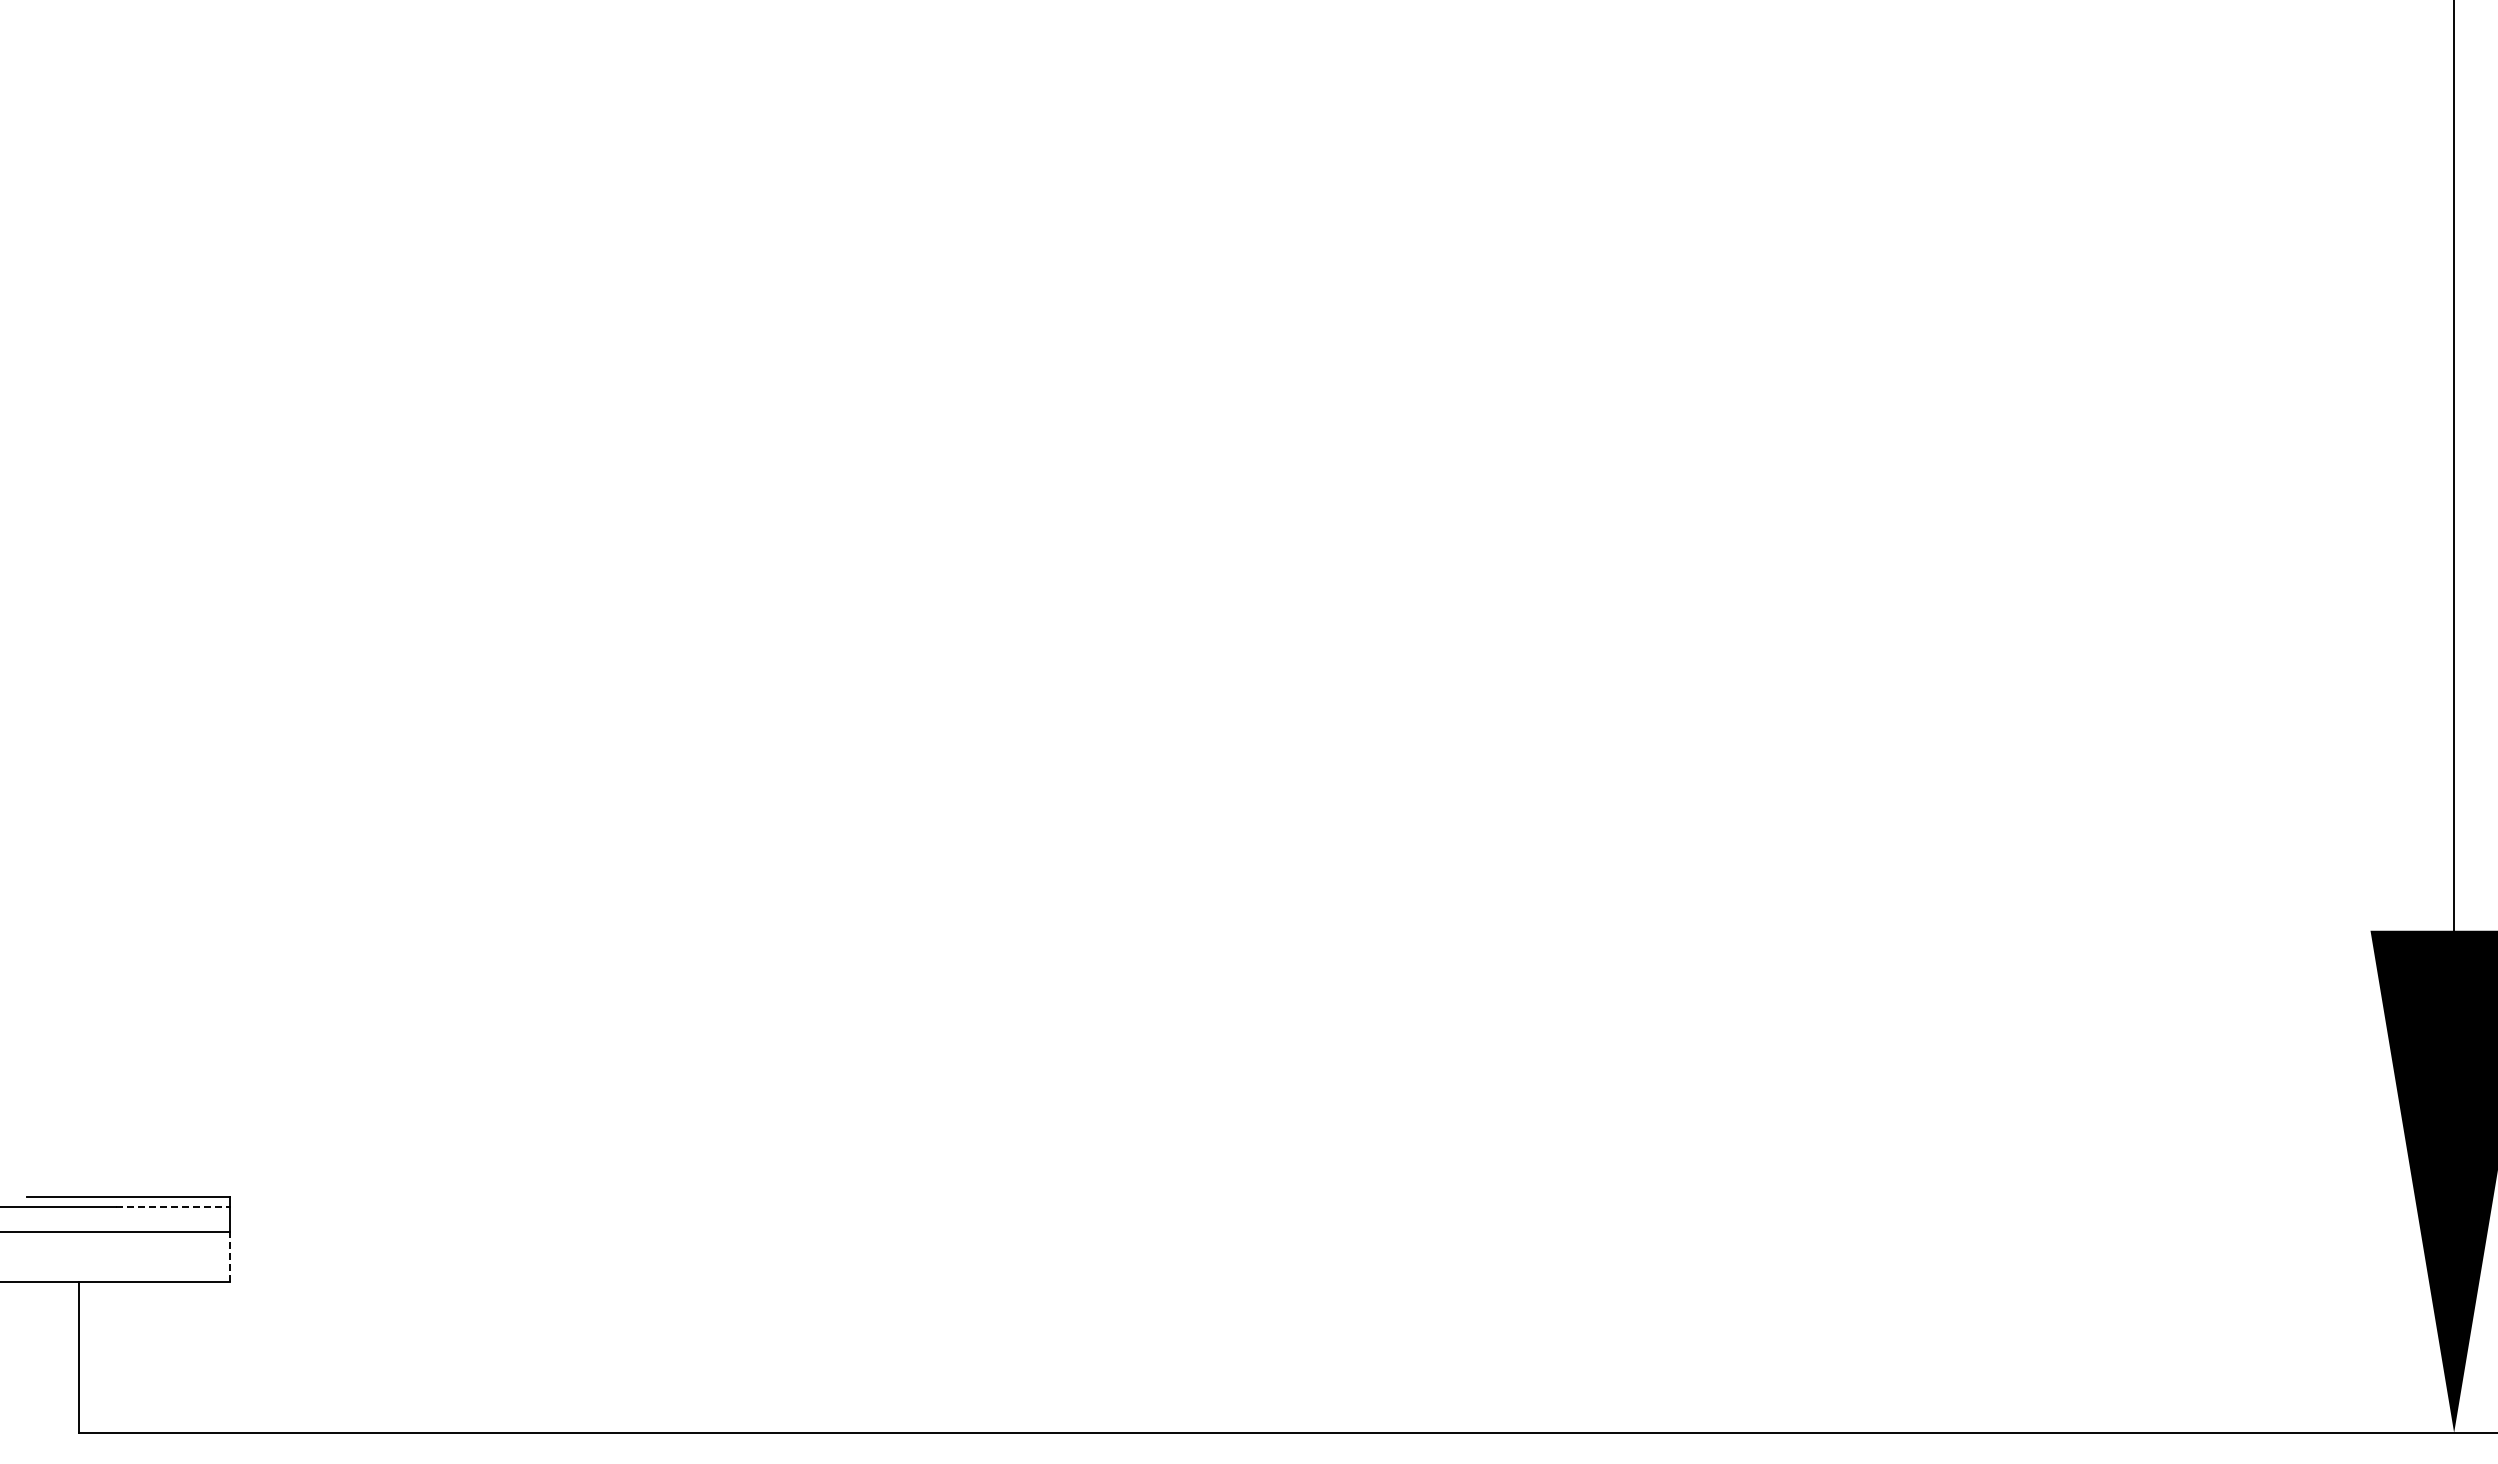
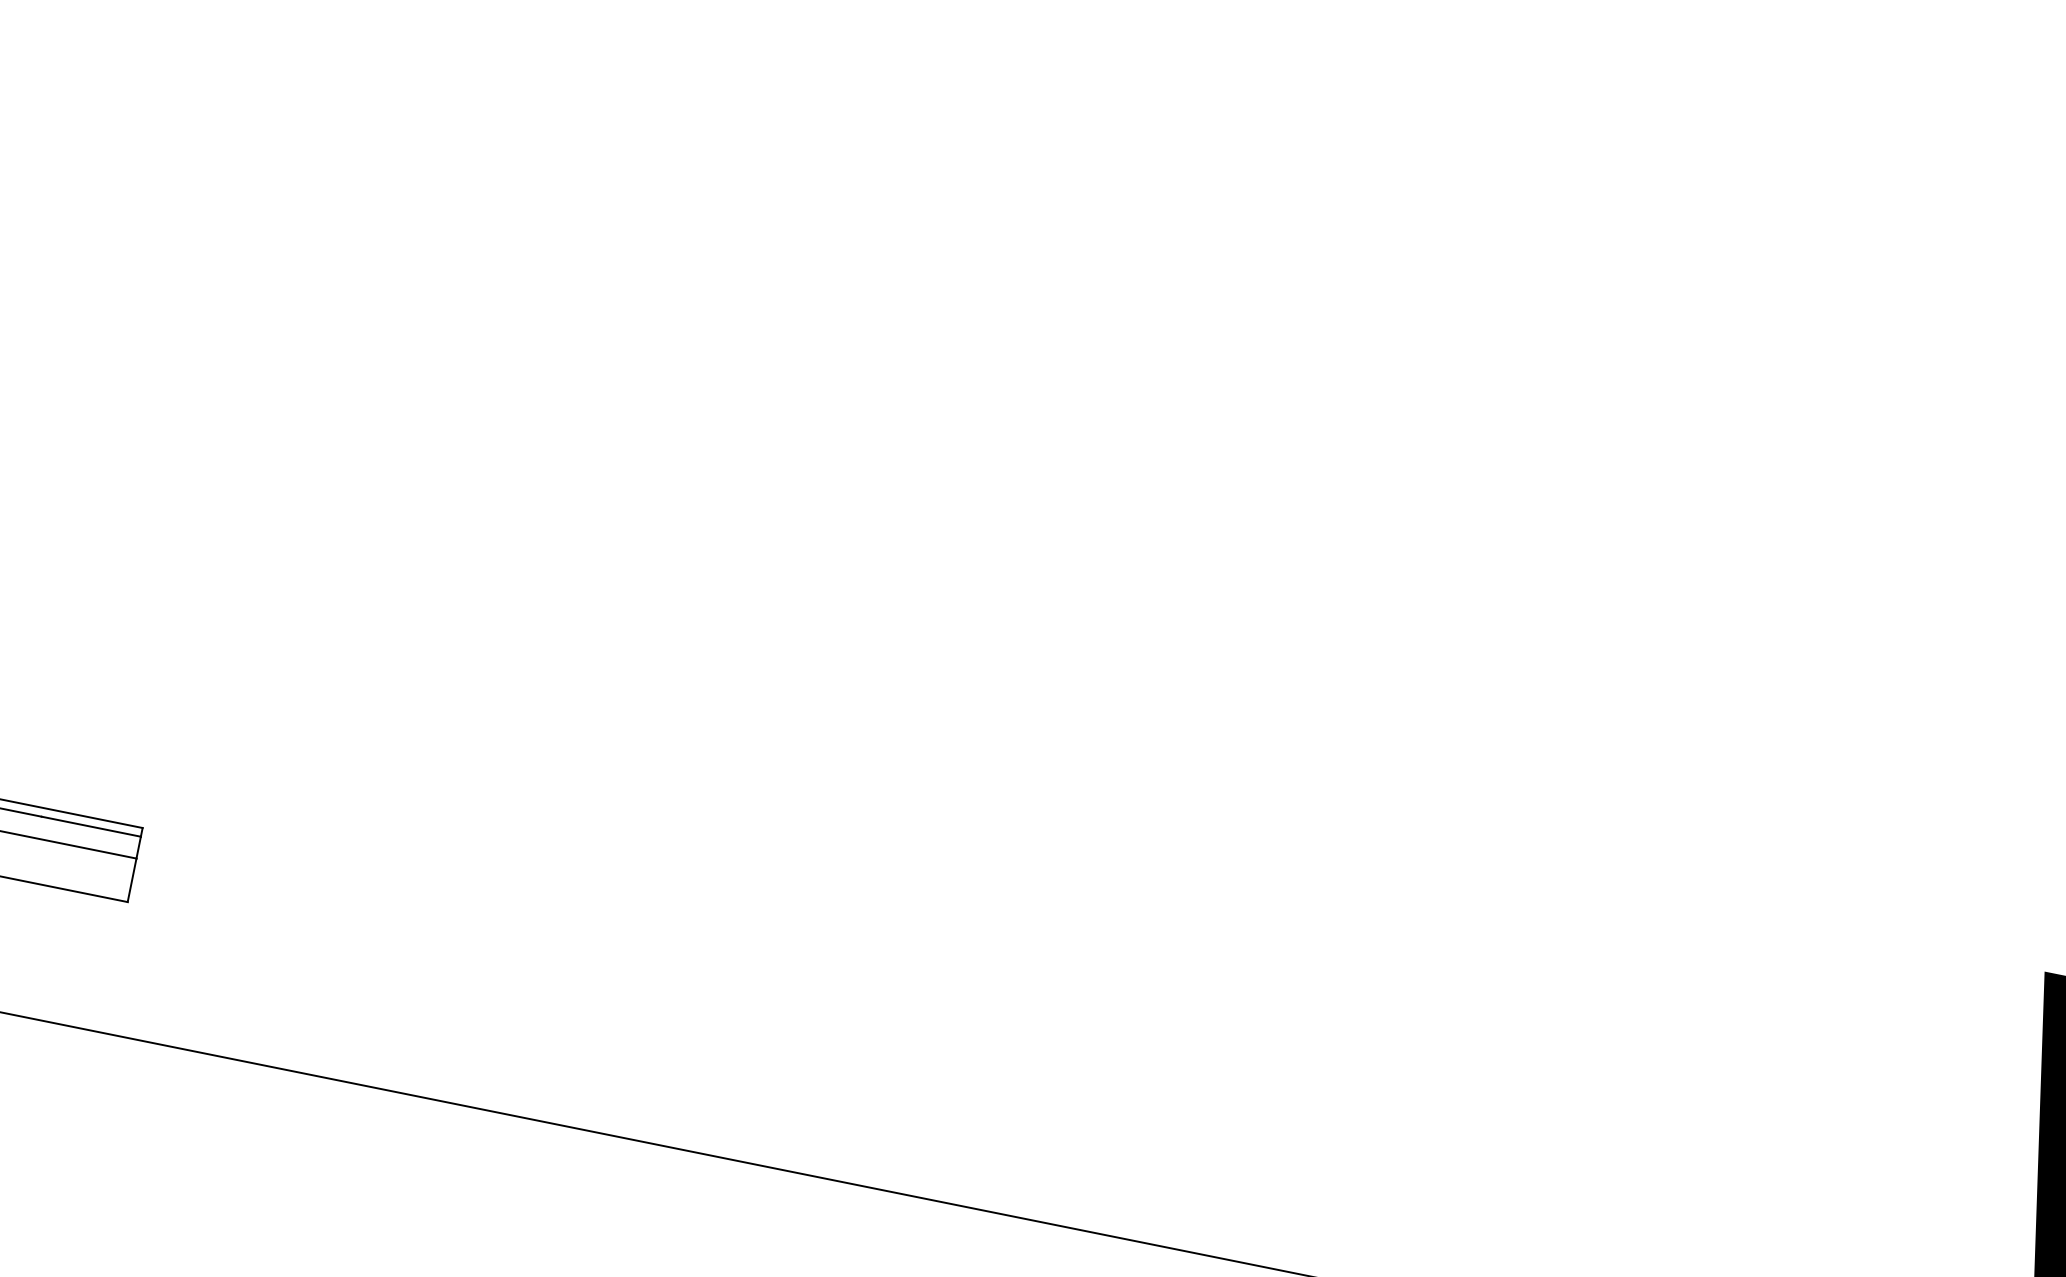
line: (173, 1206) -> (91, 826), dashed -> solid
line: (230, 1256) -> (132, 879), dashed -> solid

